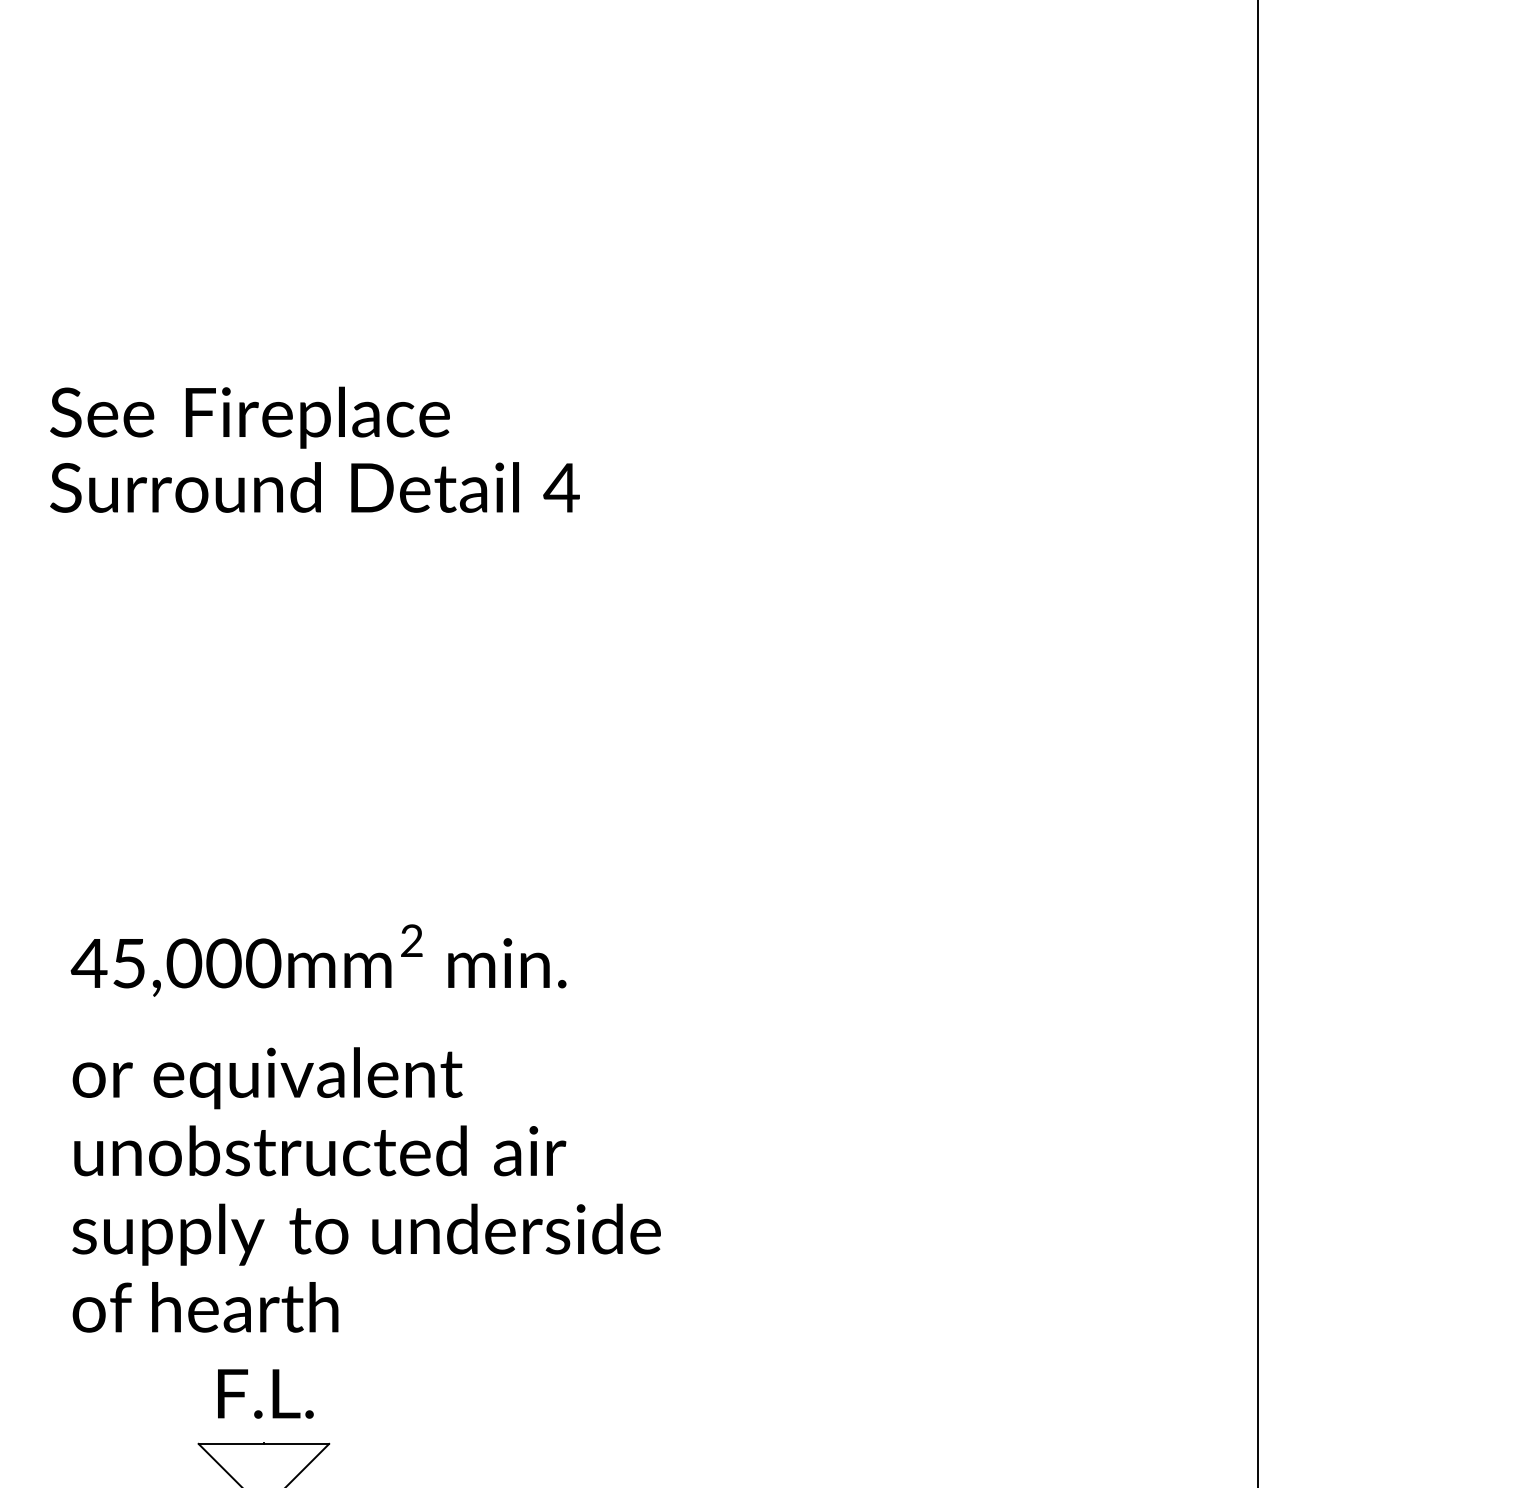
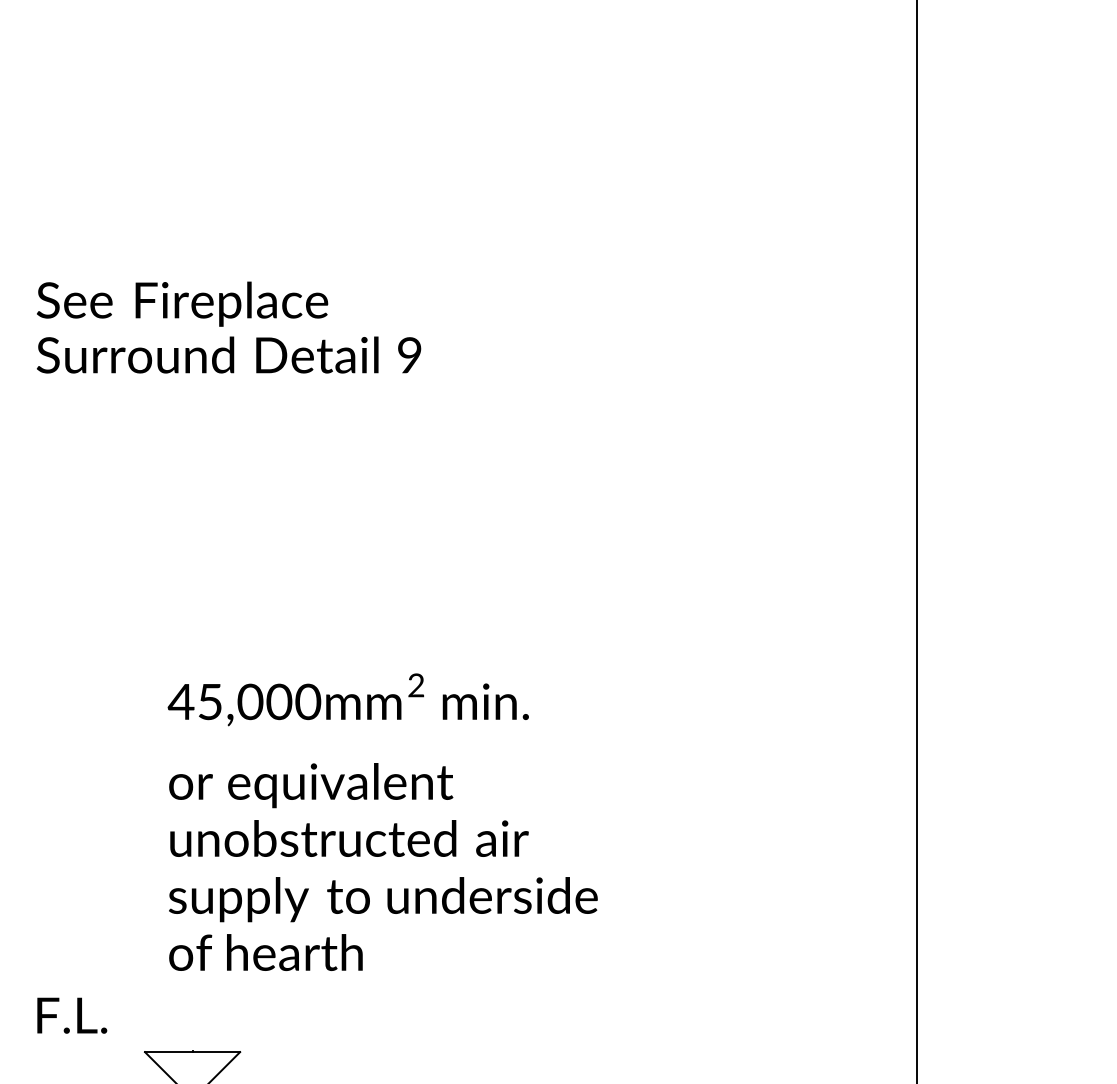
text: (561, 487) -> (409, 355), 4 -> 9
text: (365, 1128) -> (382, 822), moved
text: (265, 1393) -> (72, 1015), moved

